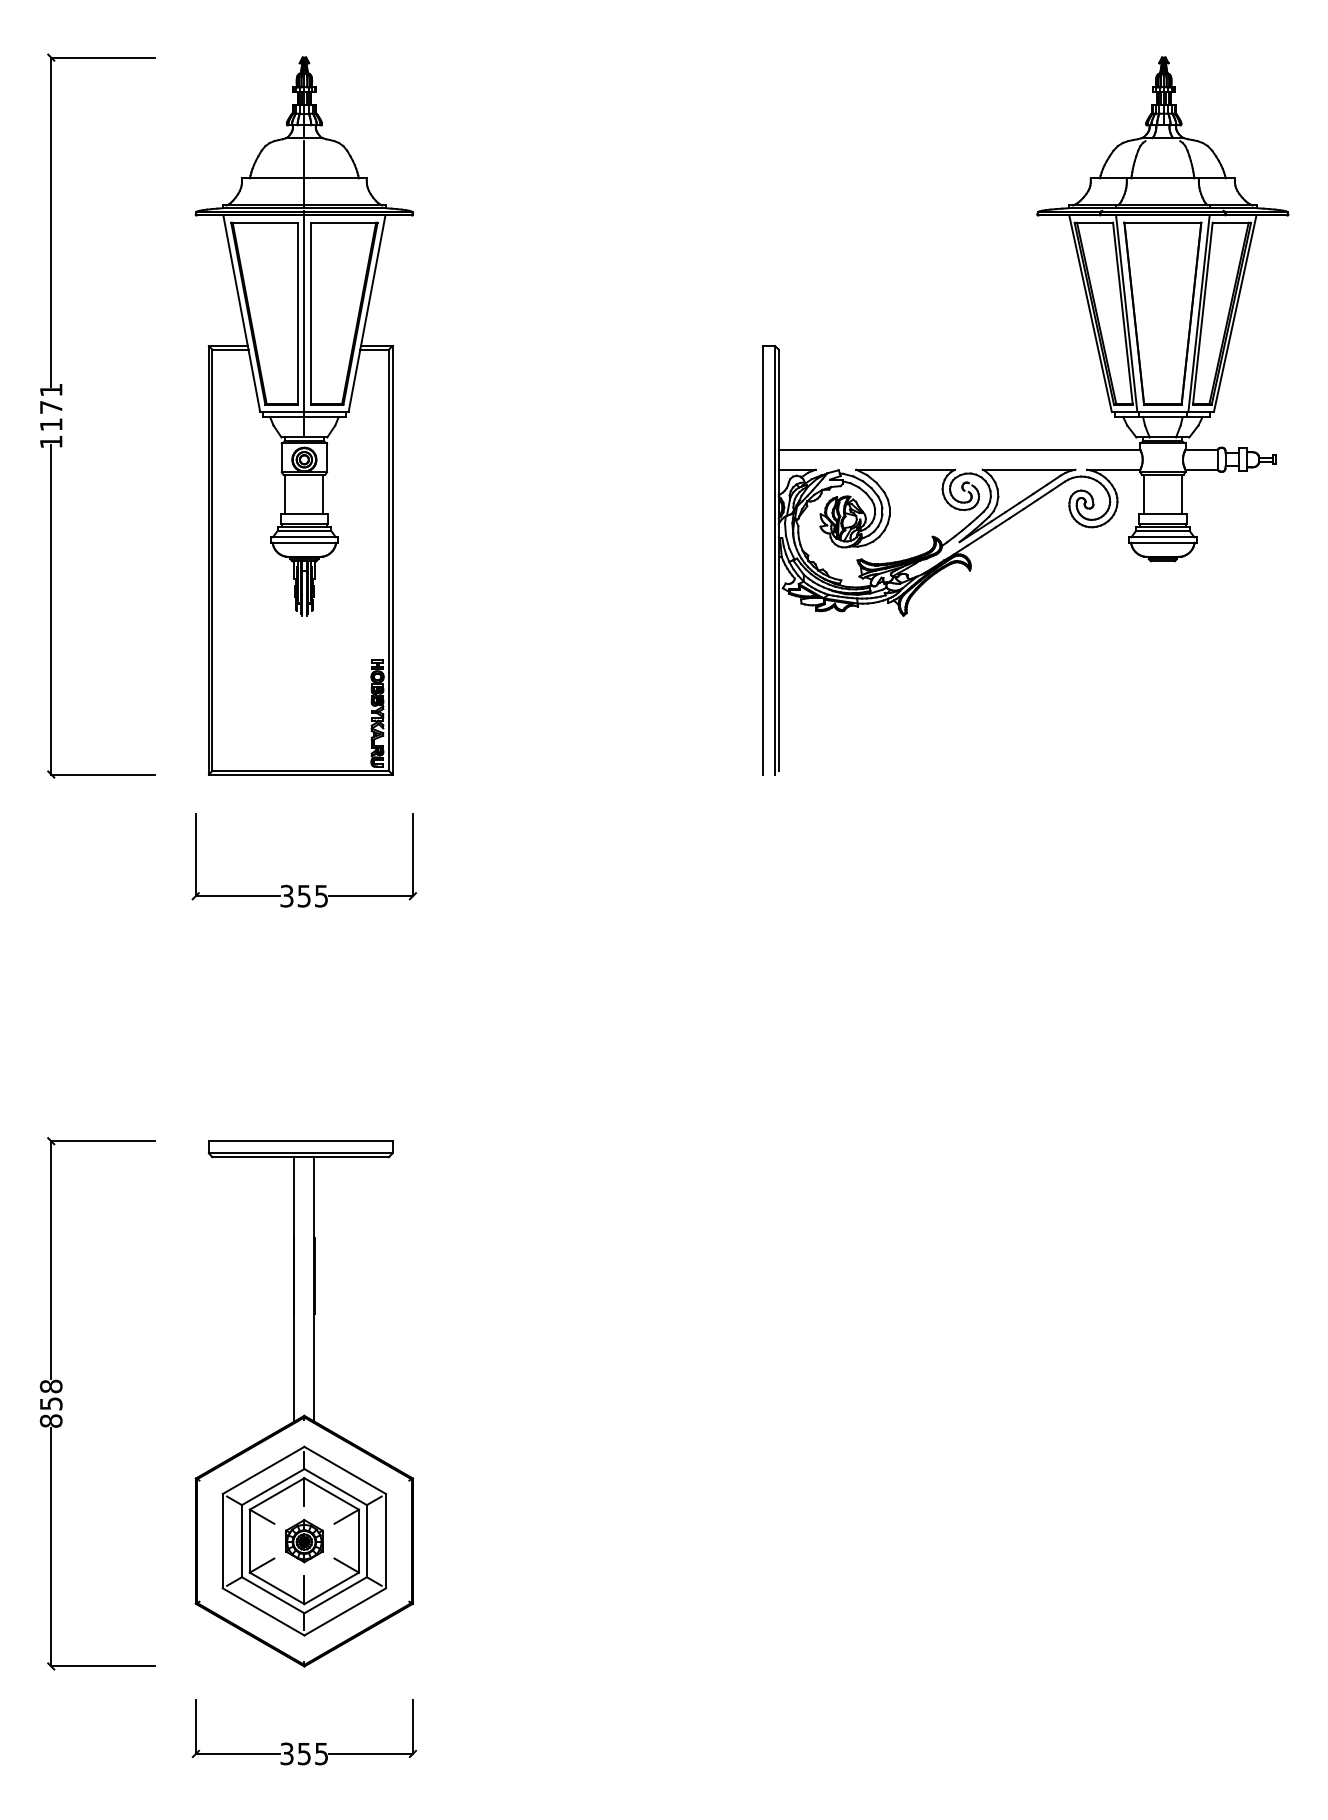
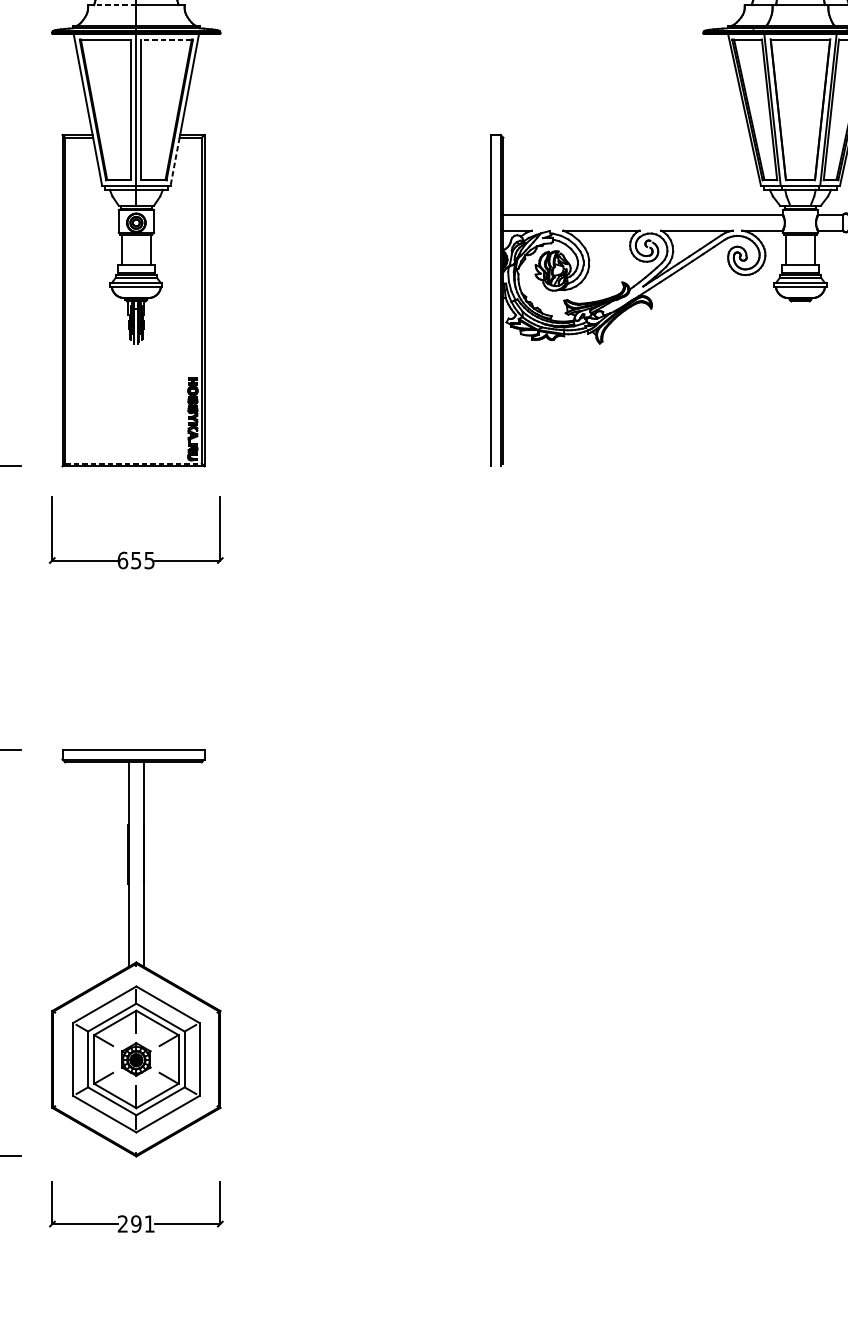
line: (276, 178) -> (114, 5), solid -> dashed
line: (343, 222) -> (166, 39), solid -> dashed
line: (354, 380) -> (175, 161), solid -> dashed
line: (301, 770) -> (134, 463), solid -> dashed
text: (286, 895) -> (122, 559), 355 -> 655
text: (303, 1753) -> (135, 1223), 355 -> 291

